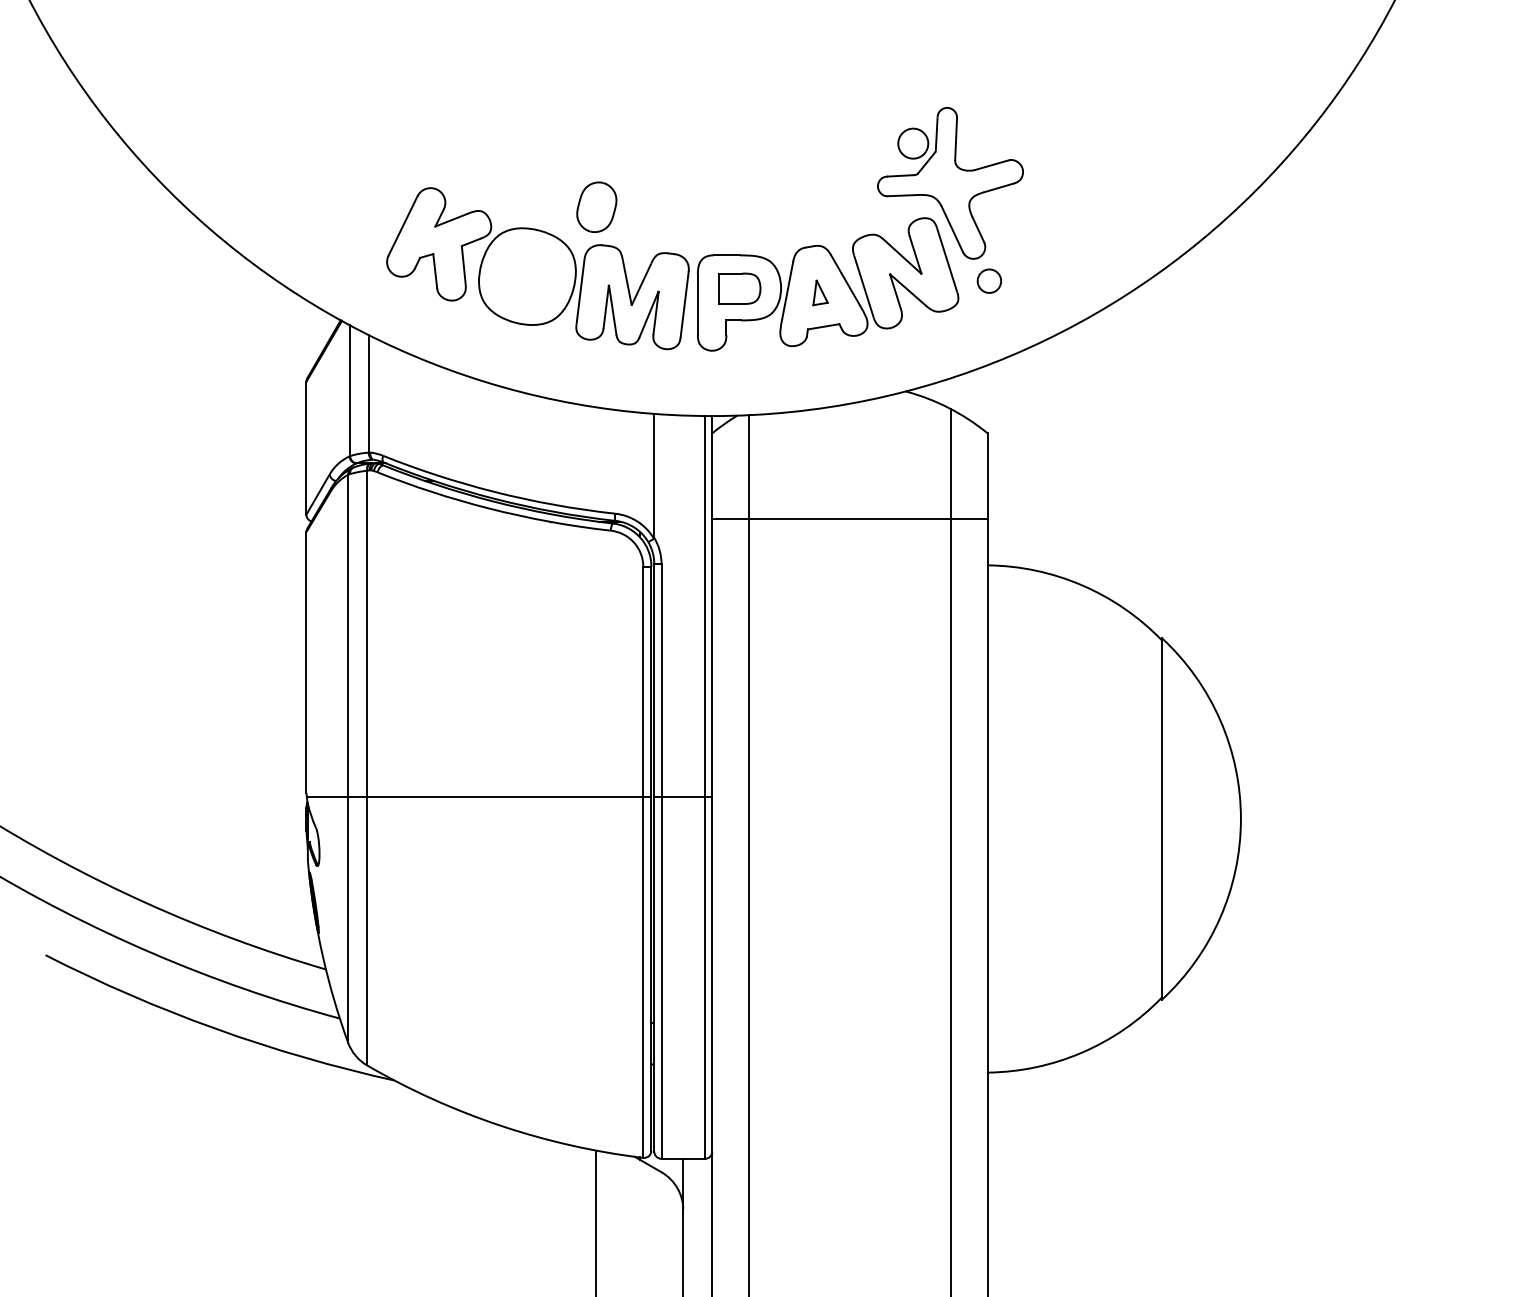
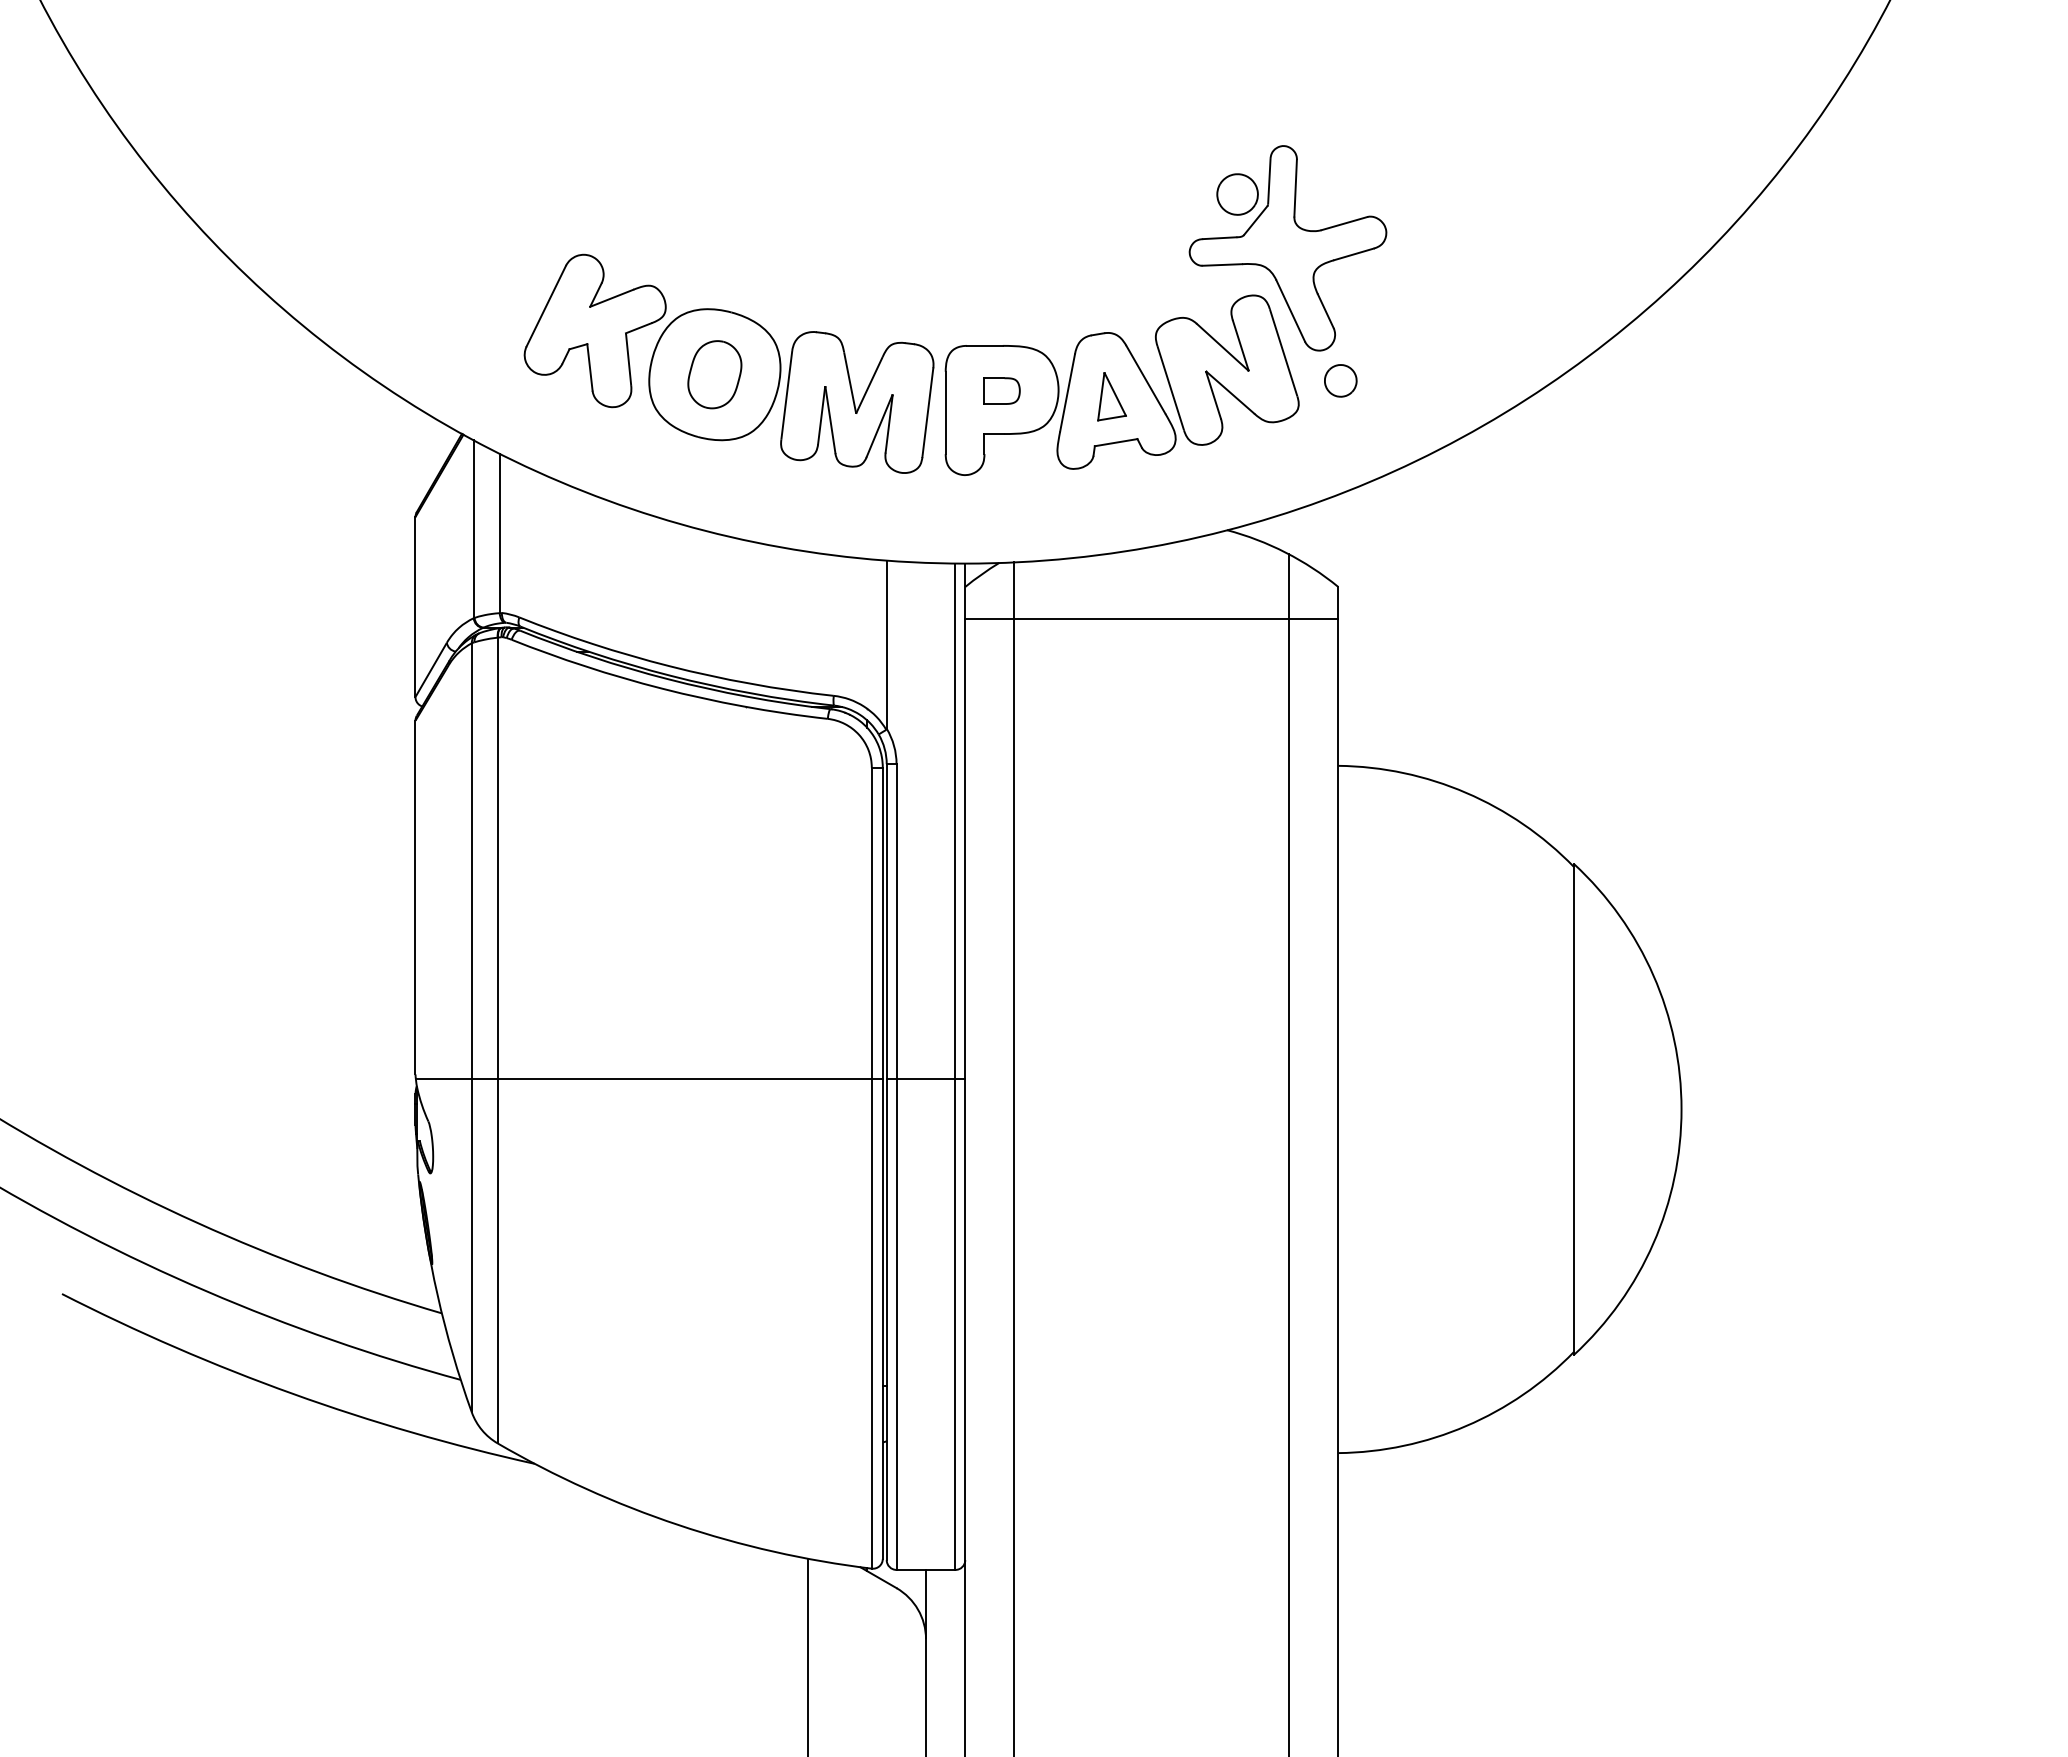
part: (596, 207) -> (714, 374), moved
part: (739, 288) -> (1001, 390), size x0.62
part: (820, 292) -> (1111, 396), size x1.43
line: (849, 518) -> (1151, 618), moved

